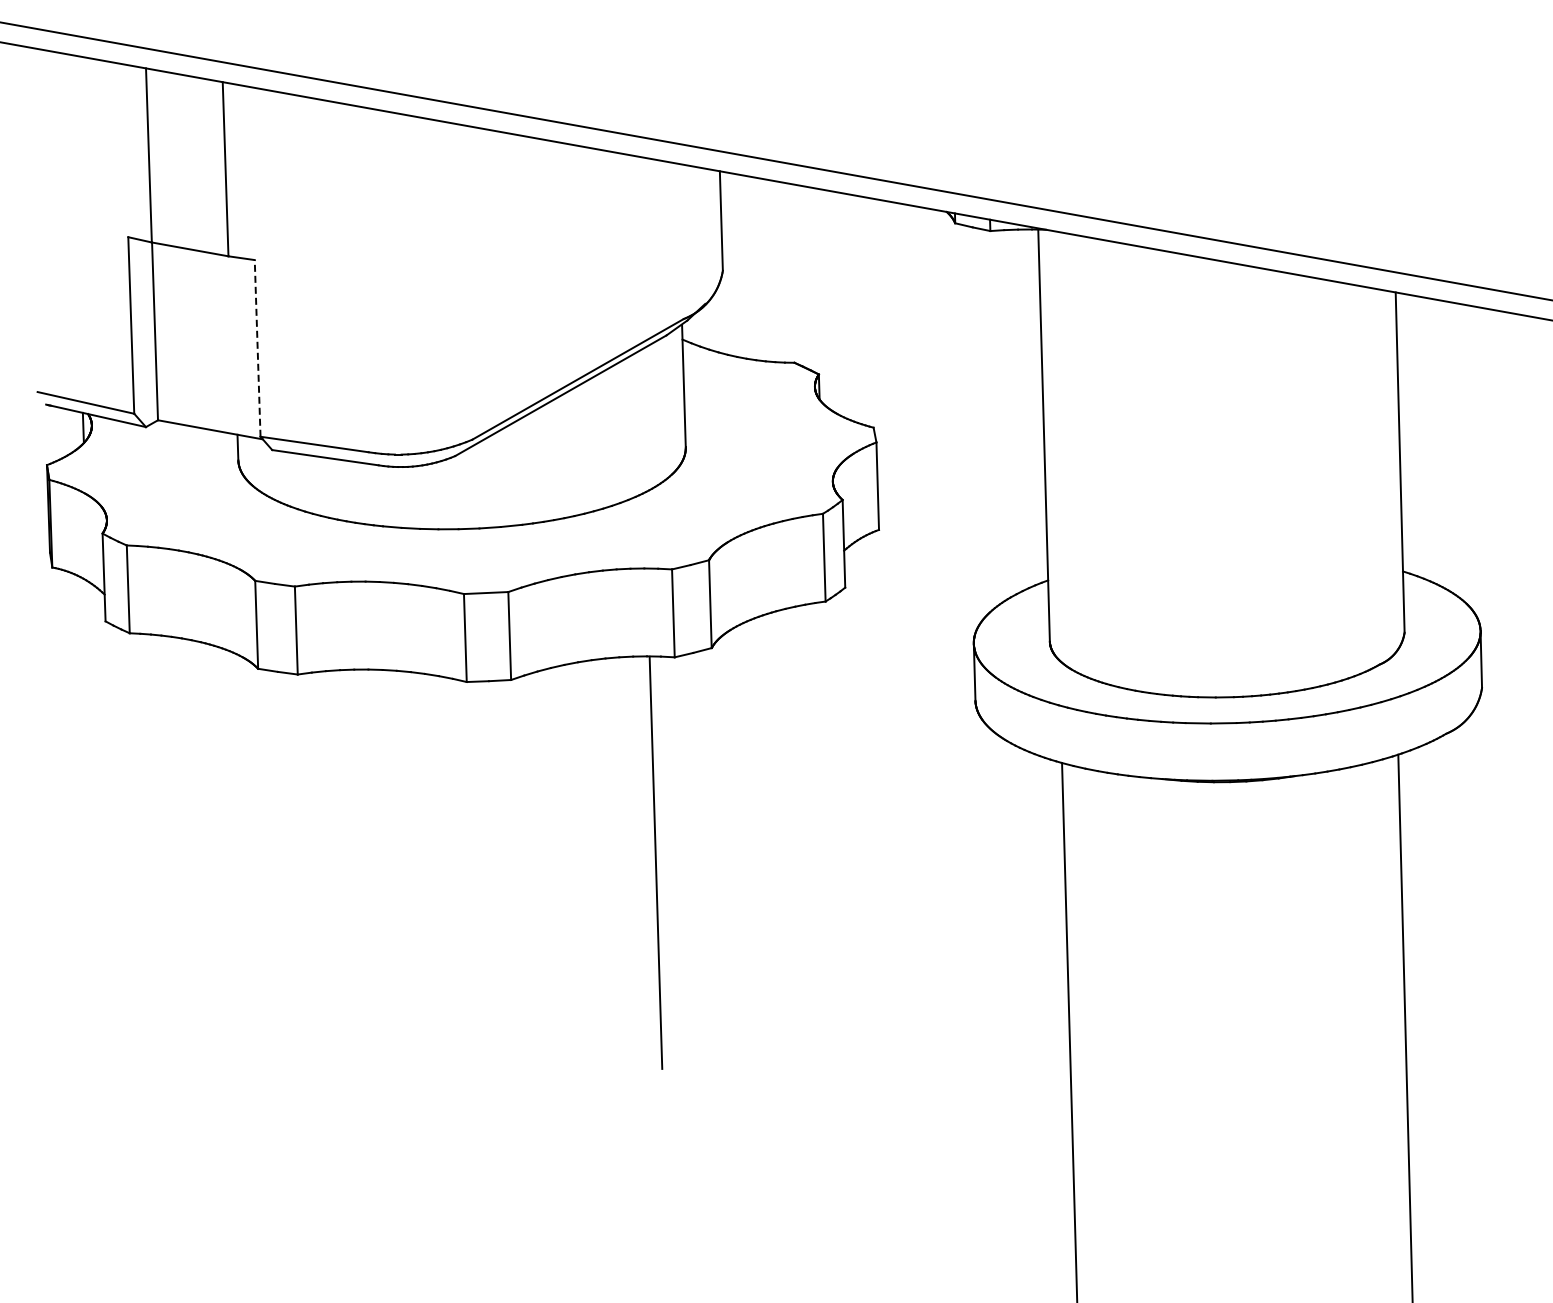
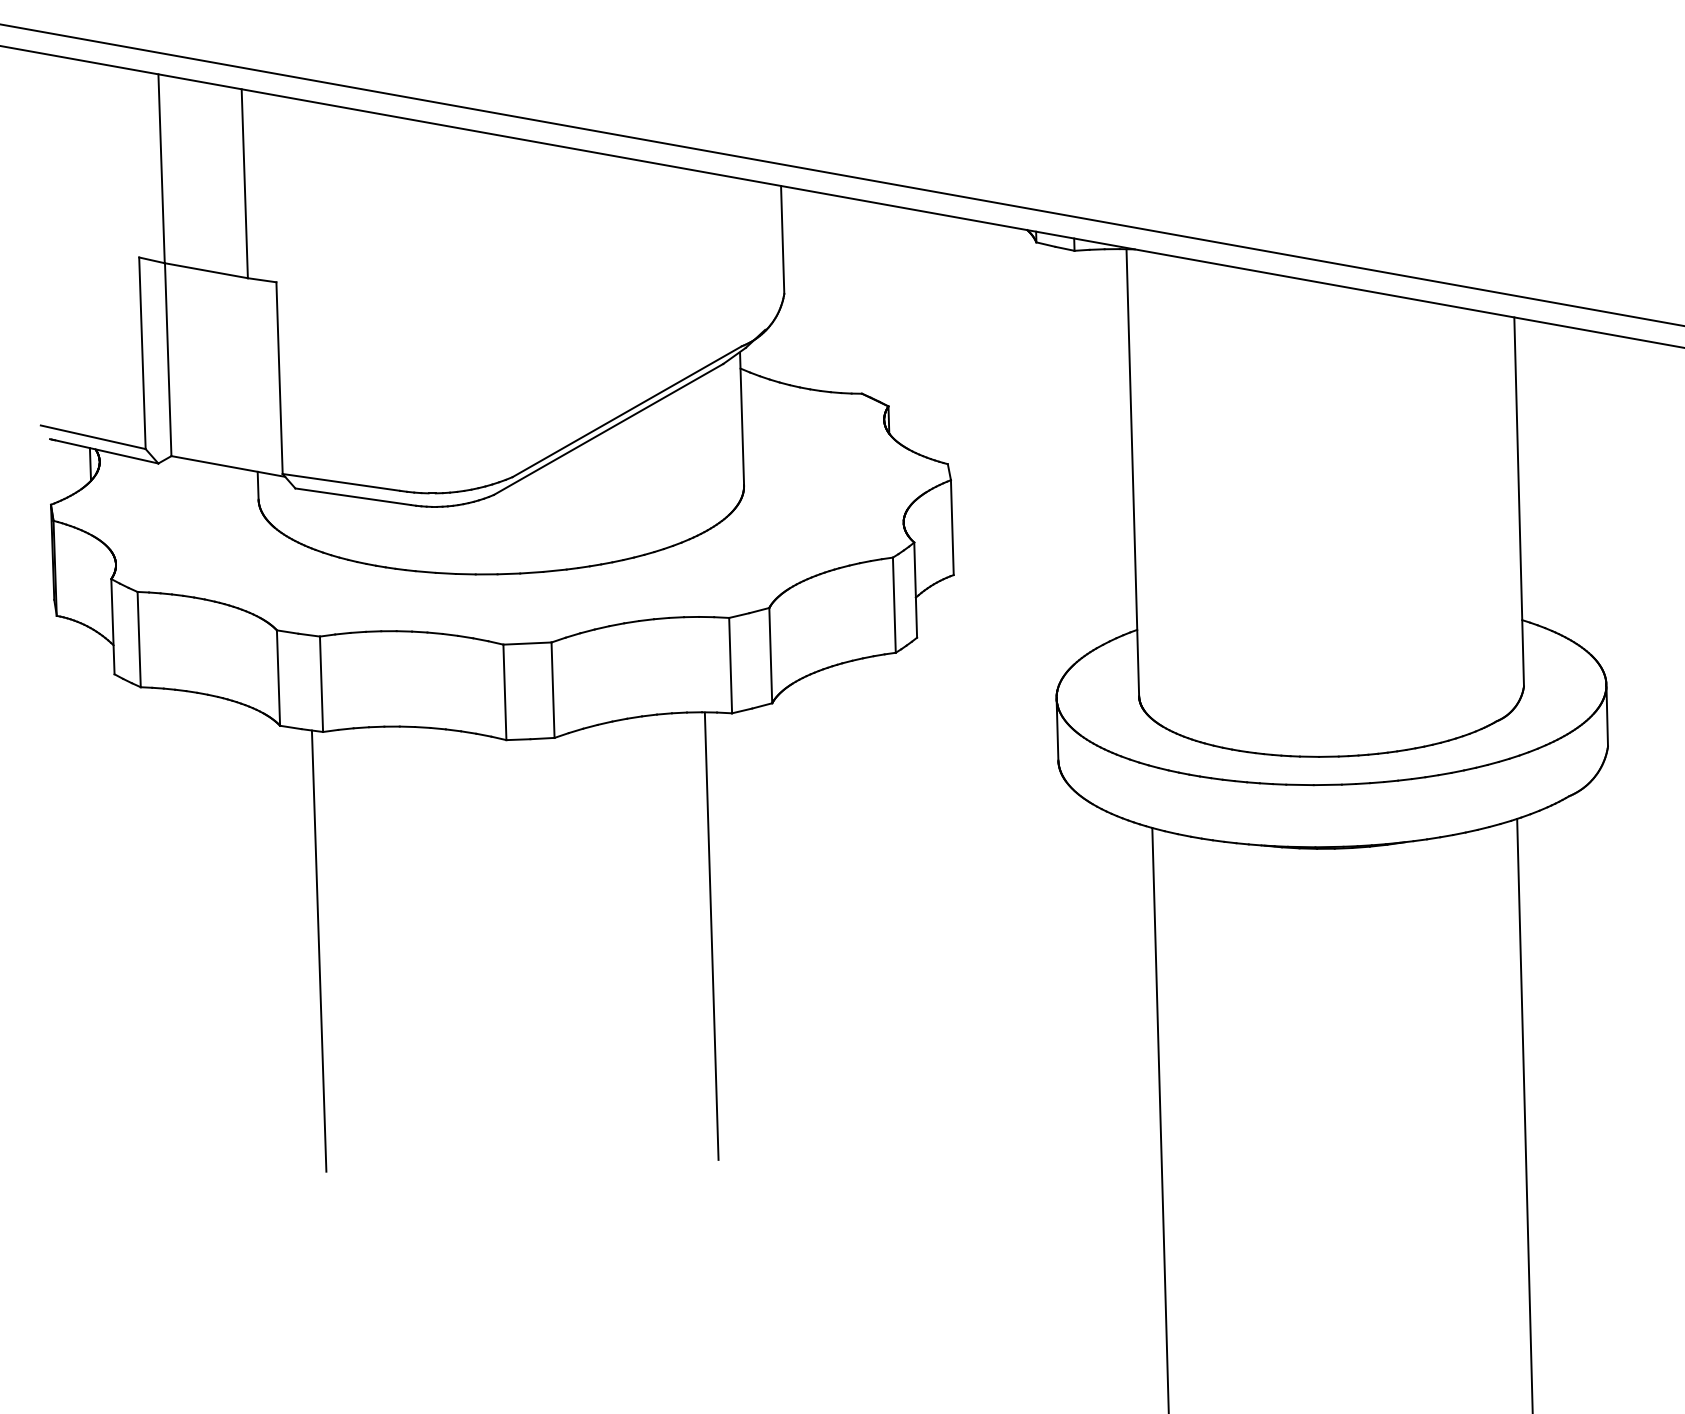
line: (257, 347) -> (279, 377), dashed -> solid
line: (293, 876) -> (318, 951), added

